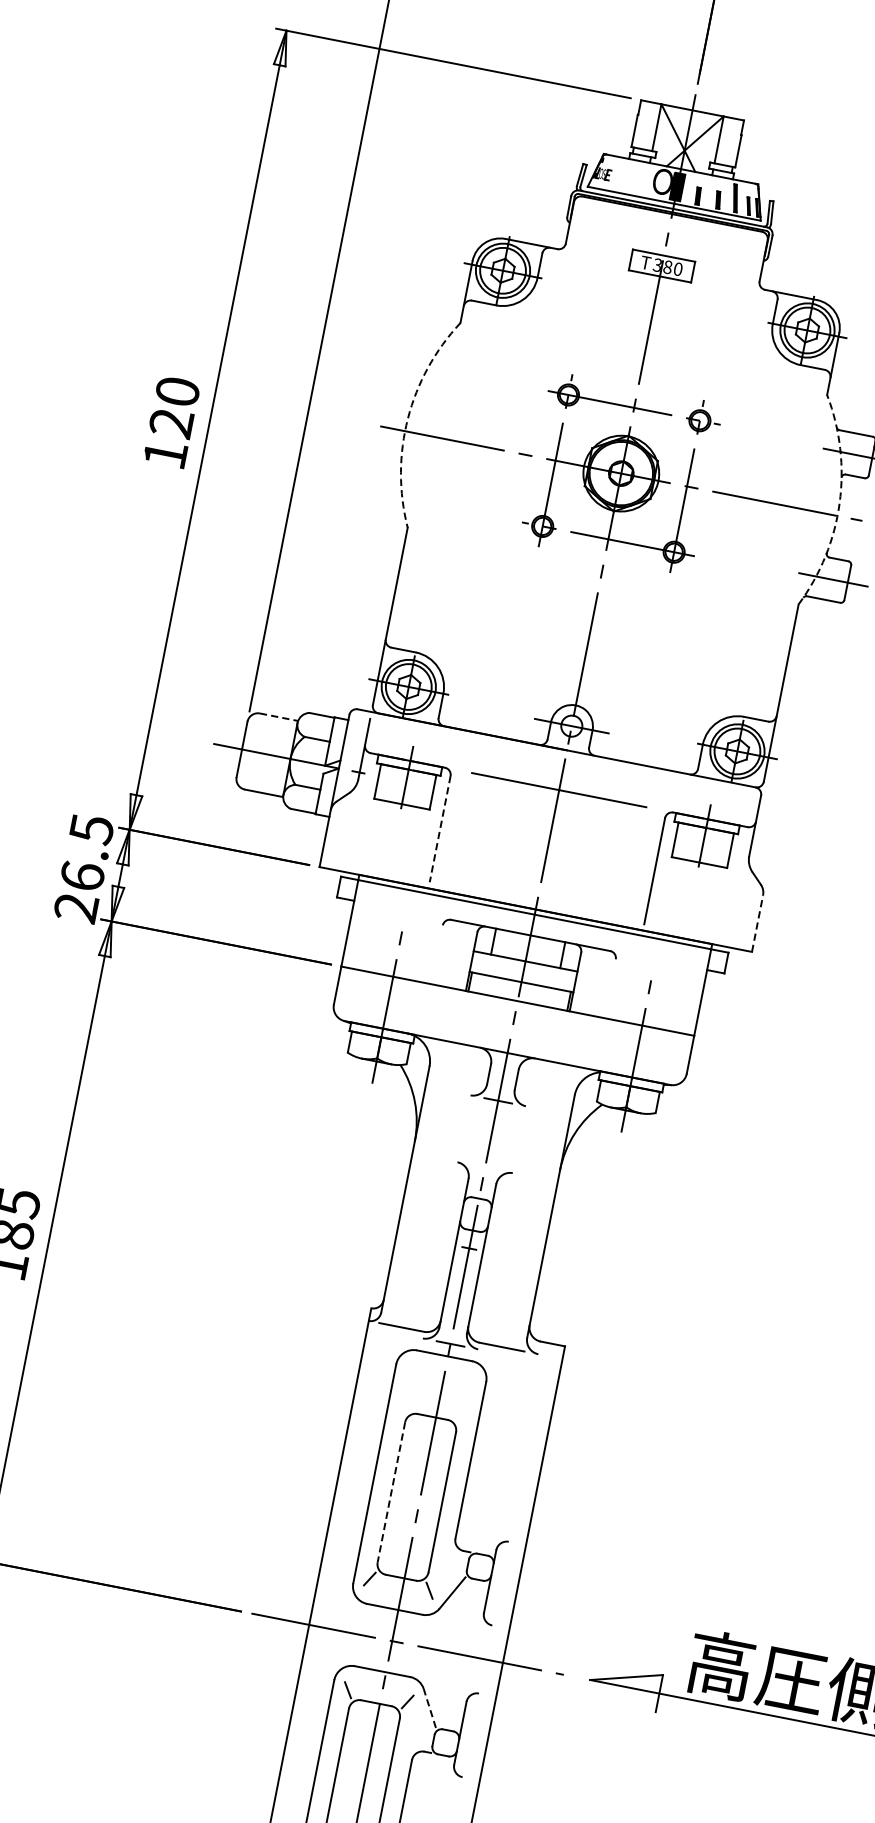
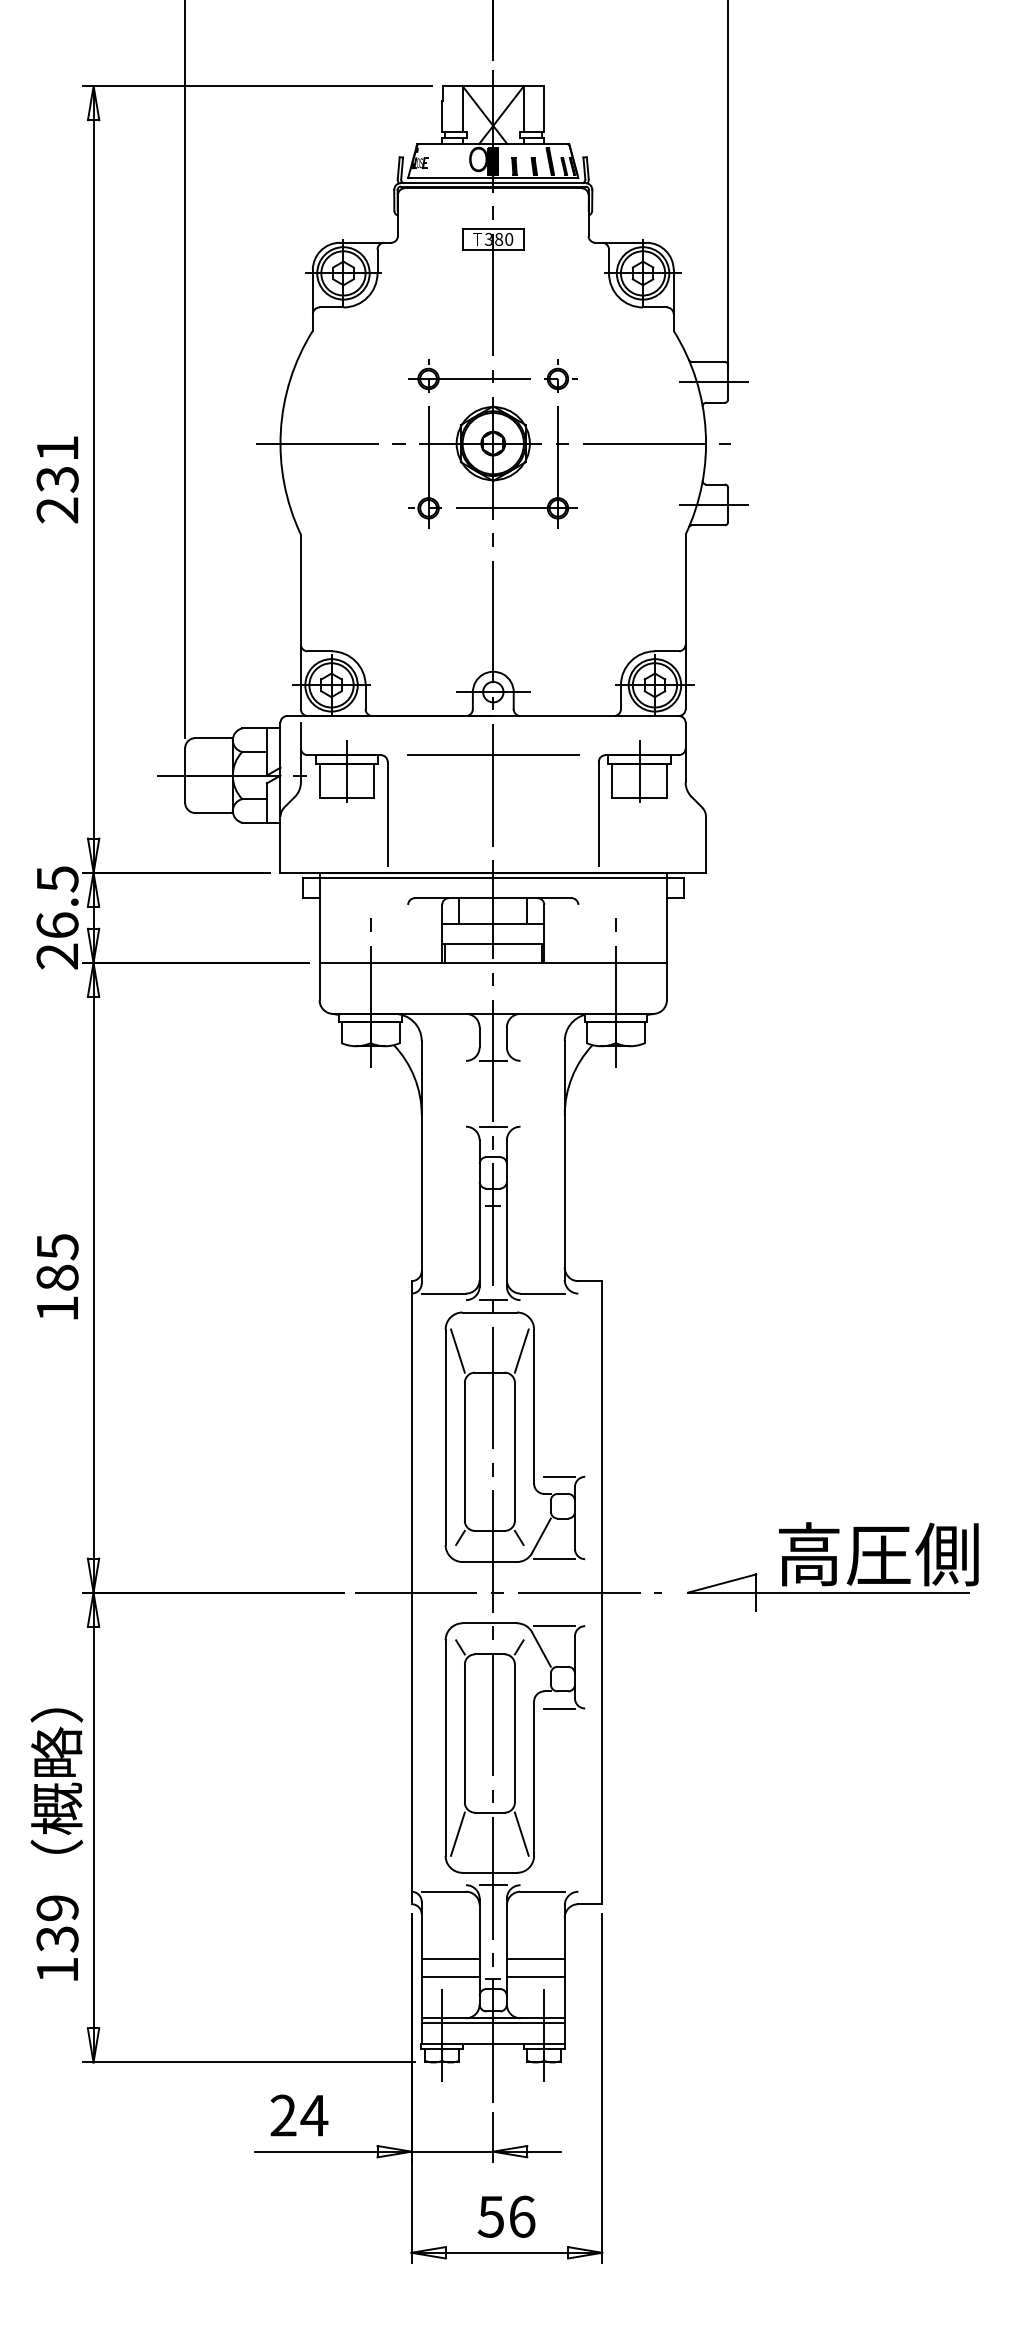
arc: (407, 418) -> (280, 431), dashed -> solid
text: (171, 423) -> (57, 479), 120 -> 231
arc: (839, 503) -> (705, 431), dashed -> solid
line: (279, 717) -> (214, 738), dashed -> solid
line: (439, 829) -> (387, 814), dashed -> solid
line: (758, 923) -> (706, 844), dashed -> solid
line: (484, 1167) -> (492, 1126), added
line: (404, 1387) -> (457, 1350), added
line: (469, 1400) -> (521, 1350), added
line: (391, 1491) -> (464, 1451), dashed -> solid
line: (482, 1536) -> (559, 1476), added
line: (461, 1619) -> (554, 1559), added
line: (447, 1687) -> (554, 1626), added
line: (429, 1708) -> (541, 1649), dashed -> solid
line: (436, 1772) -> (559, 1708), added

